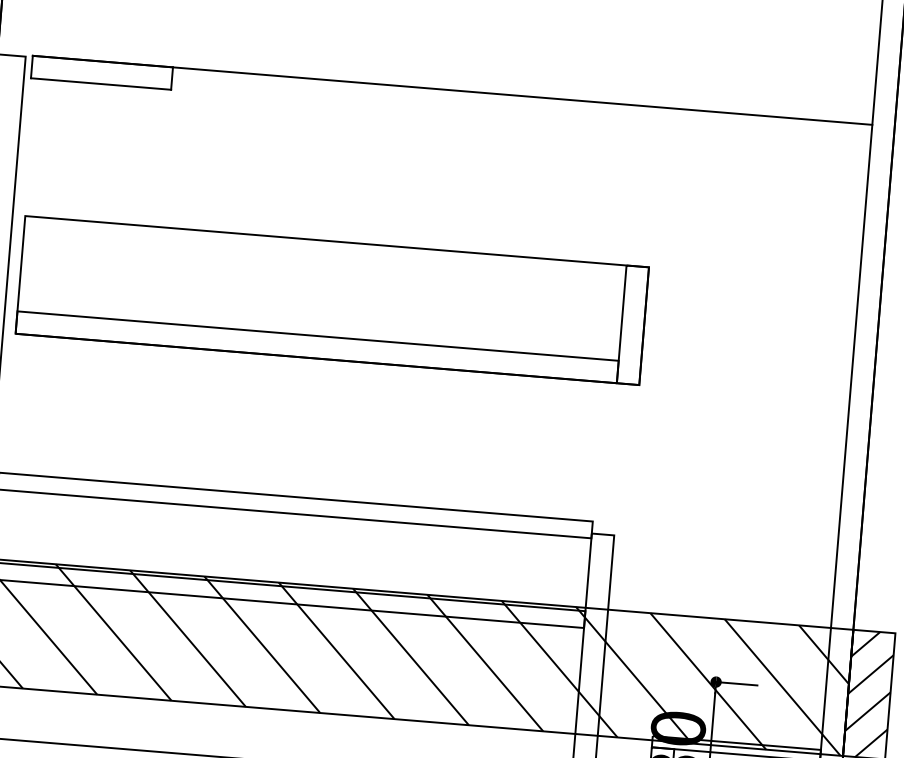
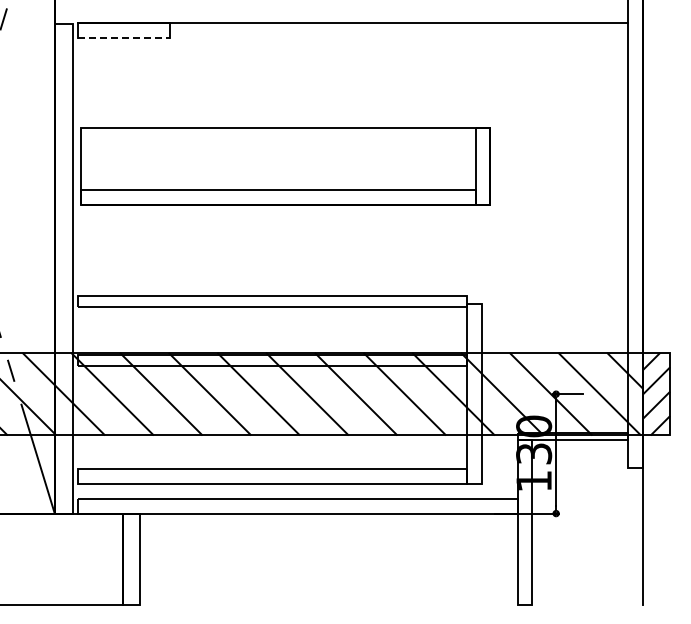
line: (100, 83) -> (123, 37), solid -> dashed

